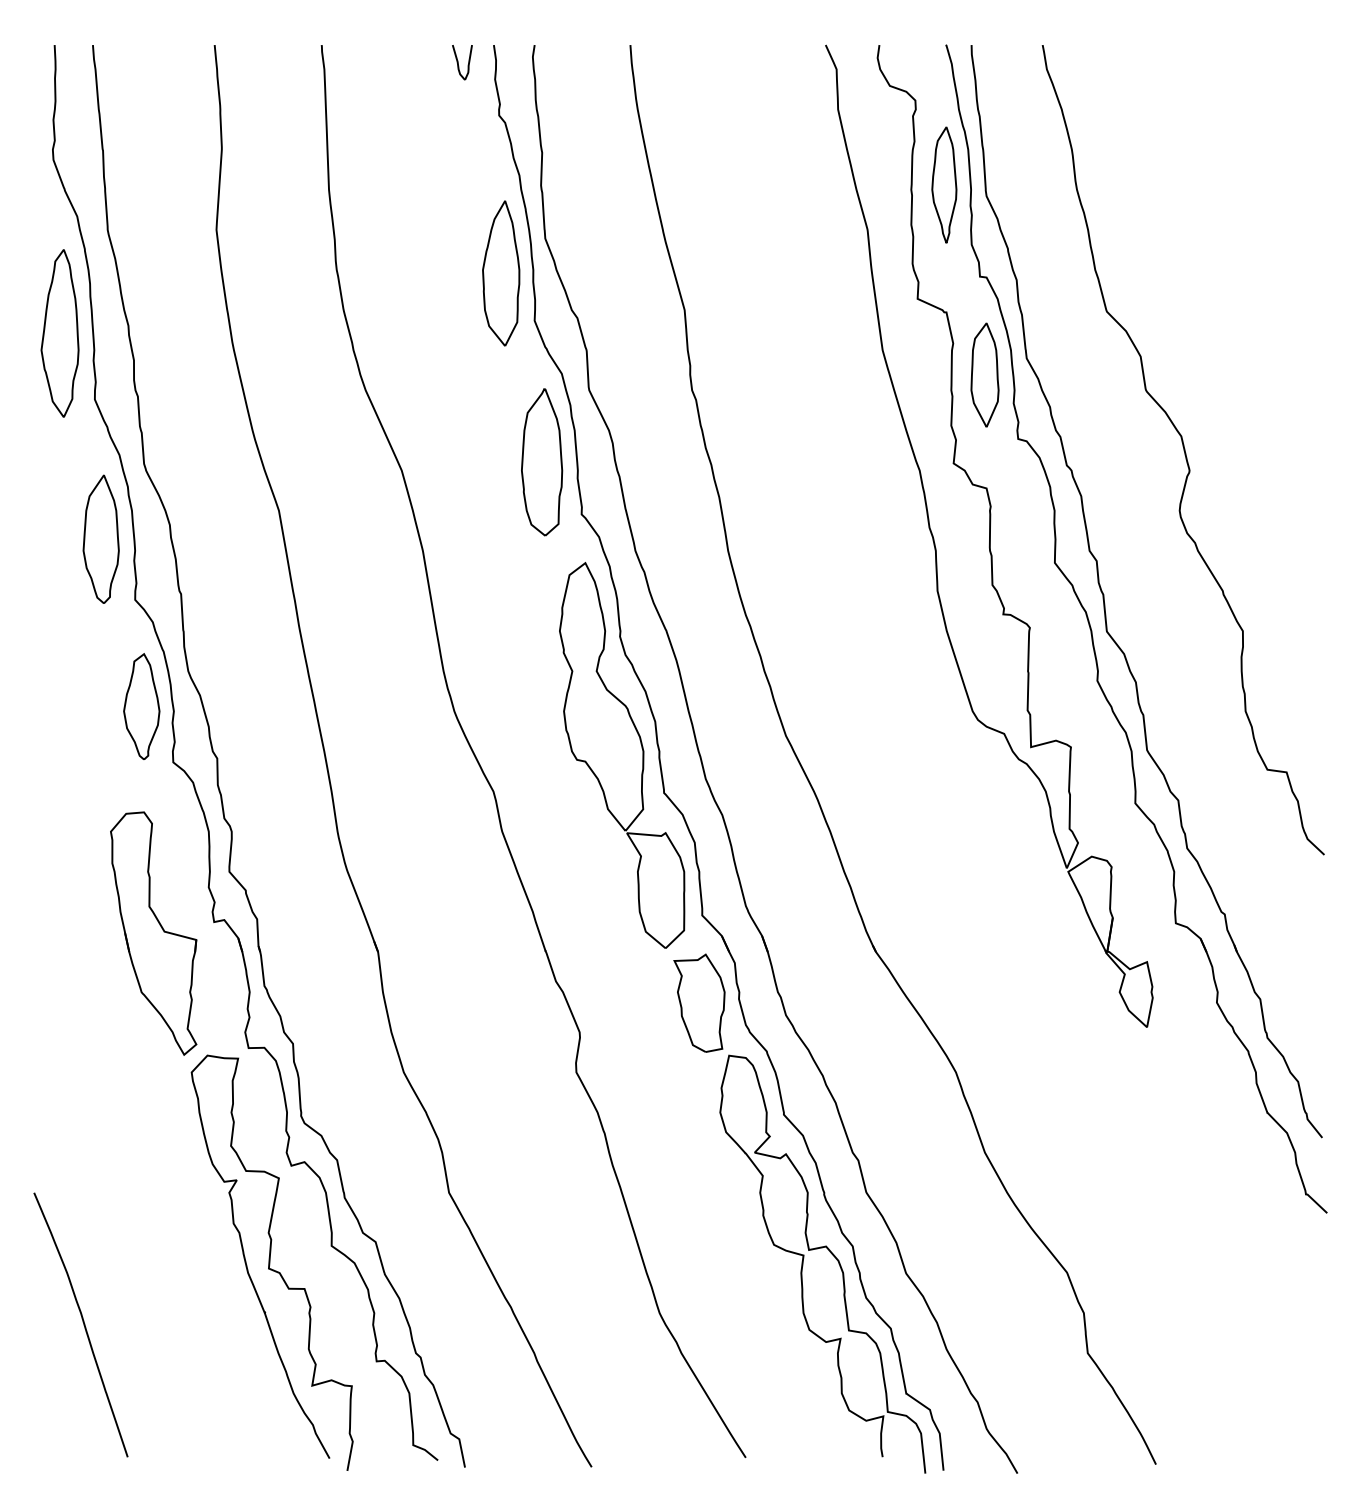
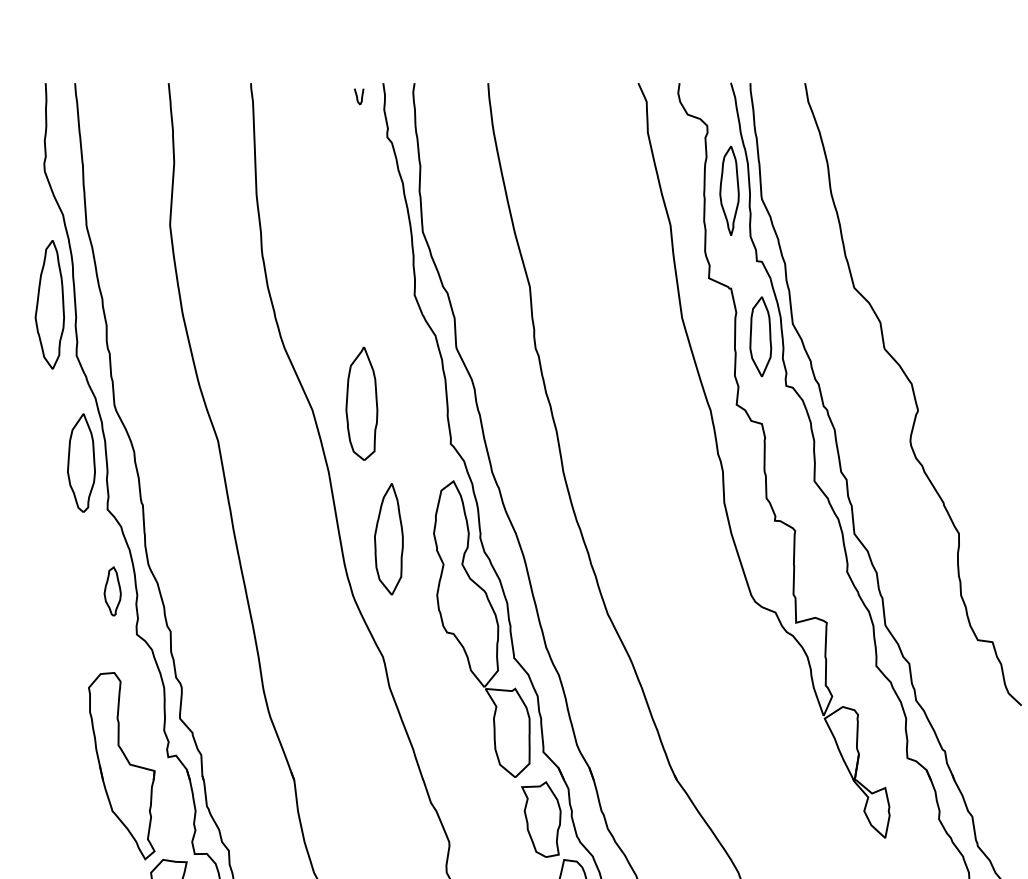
part: (462, 62) -> (359, 96), size x0.6
part: (501, 273) -> (389, 539), moved
part: (542, 462) -> (362, 404), moved
part: (141, 706) -> (112, 591), size x0.6

